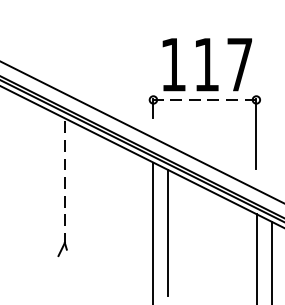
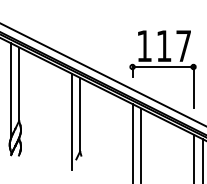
line: (203, 100) -> (162, 67), dashed -> solid
line: (65, 180) -> (80, 114), dashed -> solid
line: (50, 192) -> (71, 121), added

